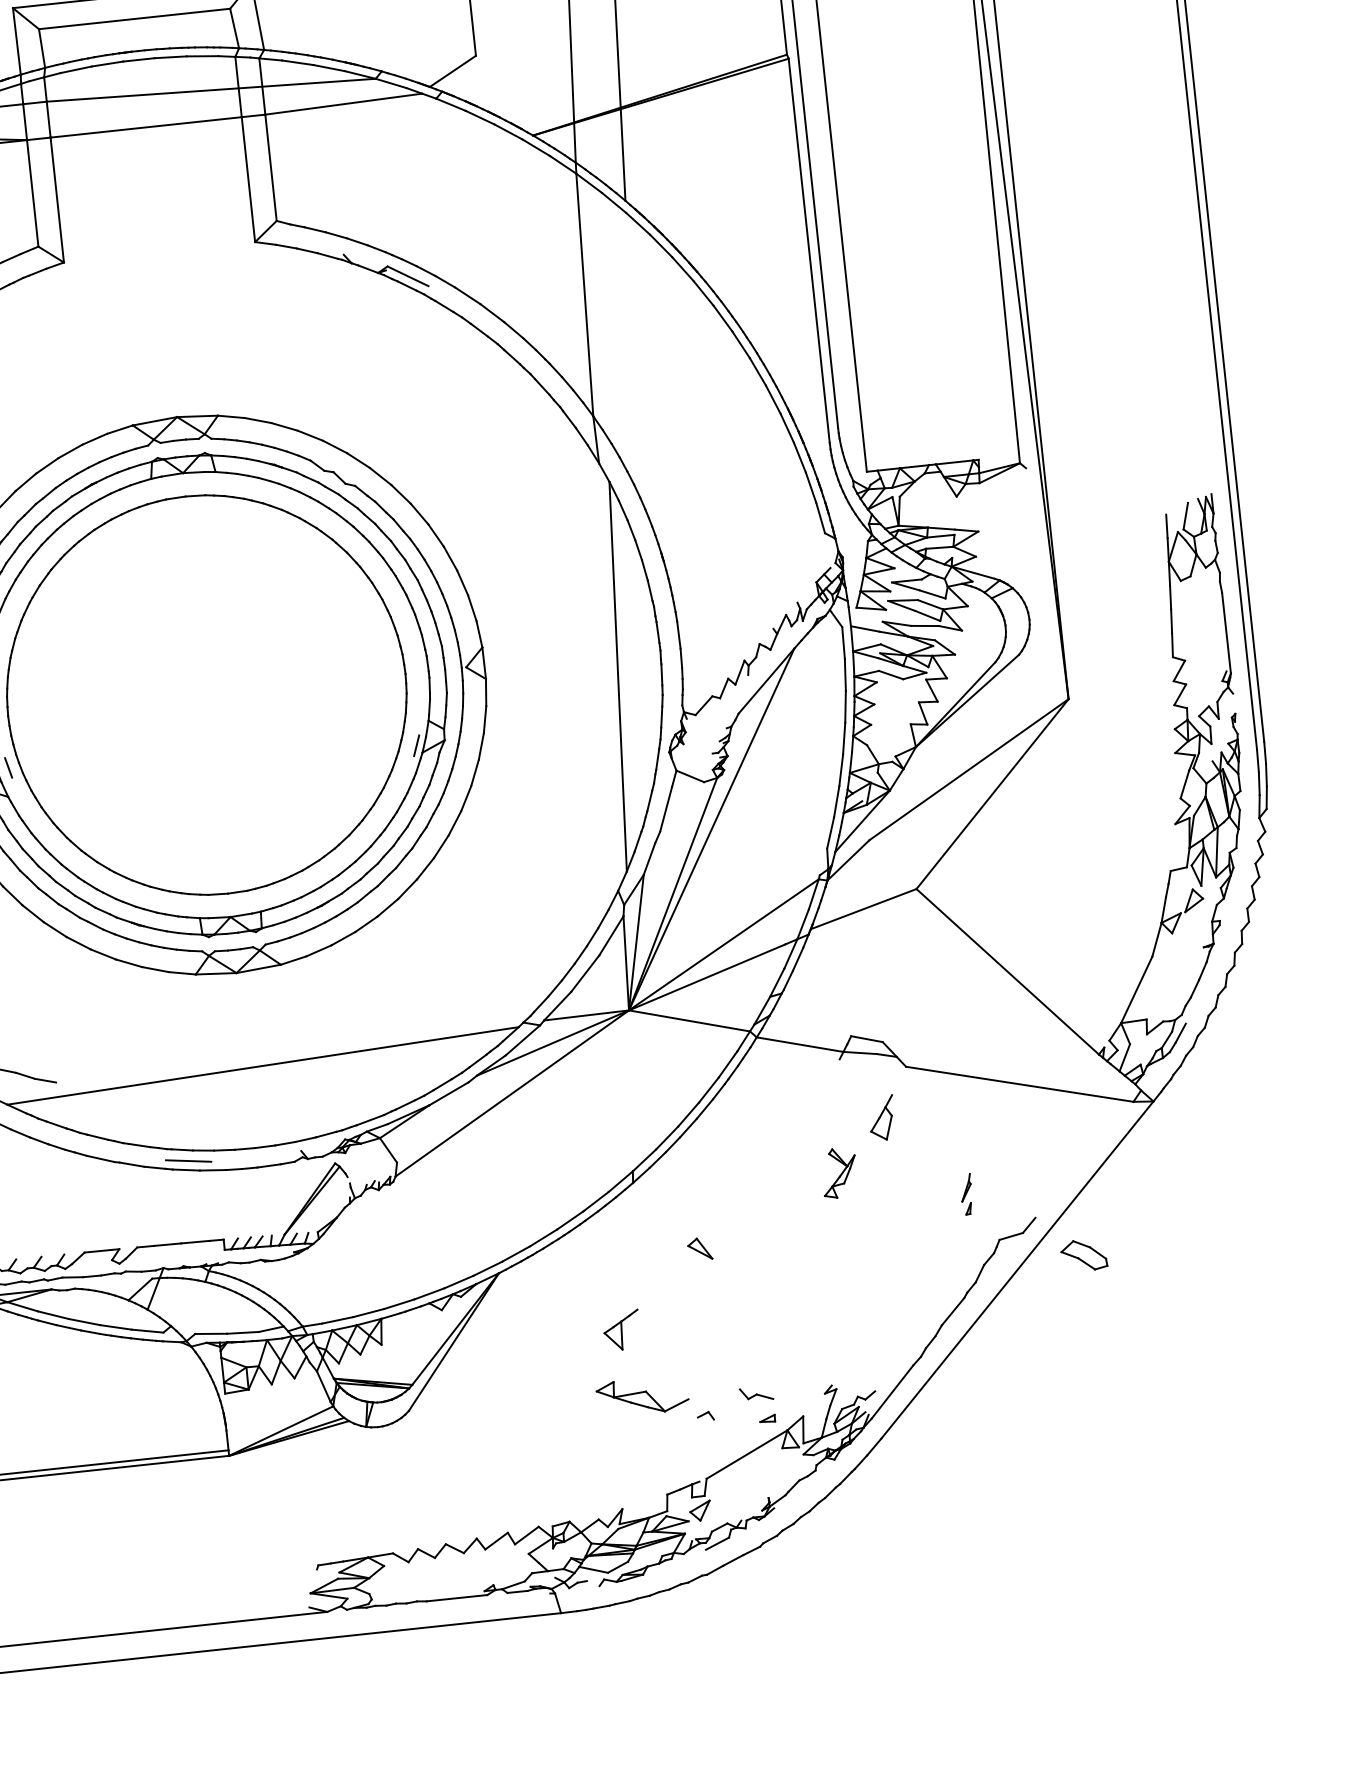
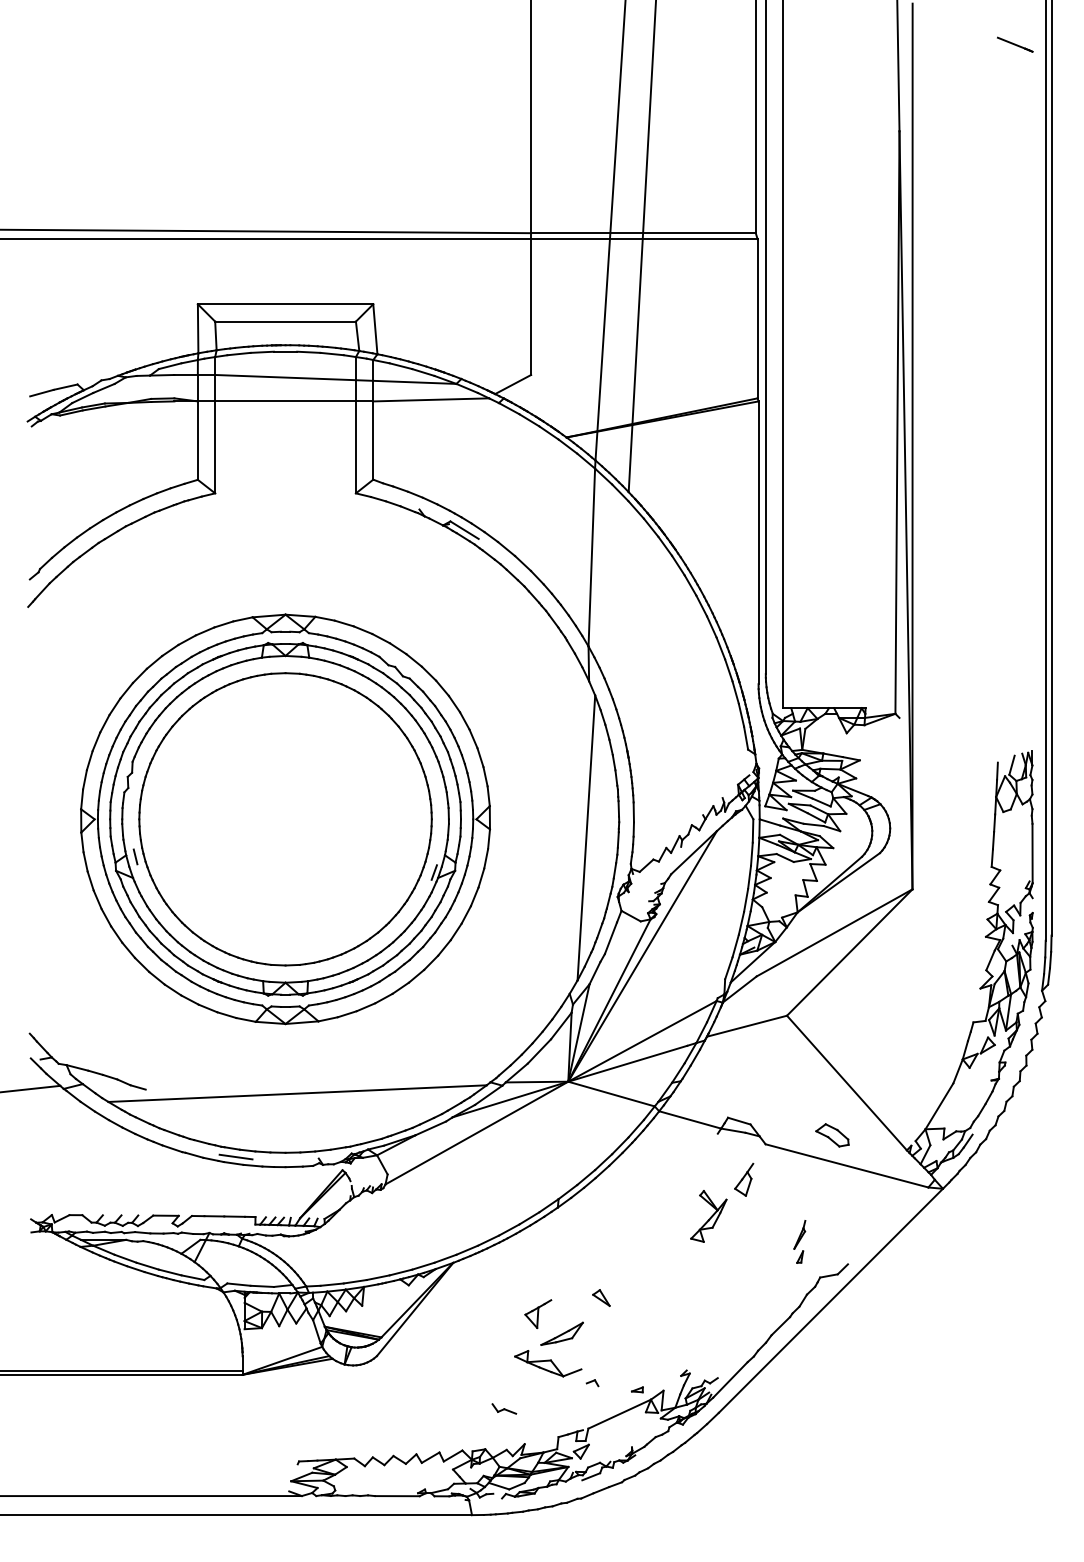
part: (839, 1173) -> (708, 1216), size x1.43
part: (966, 1193) -> (799, 1241), size x1.43
part: (700, 1248) -> (601, 1297), moved
part: (1084, 1255) -> (832, 1135), moved
part: (656, 1353) -> (561, 1333), added
part: (756, 1393) -> (504, 1408), moved

